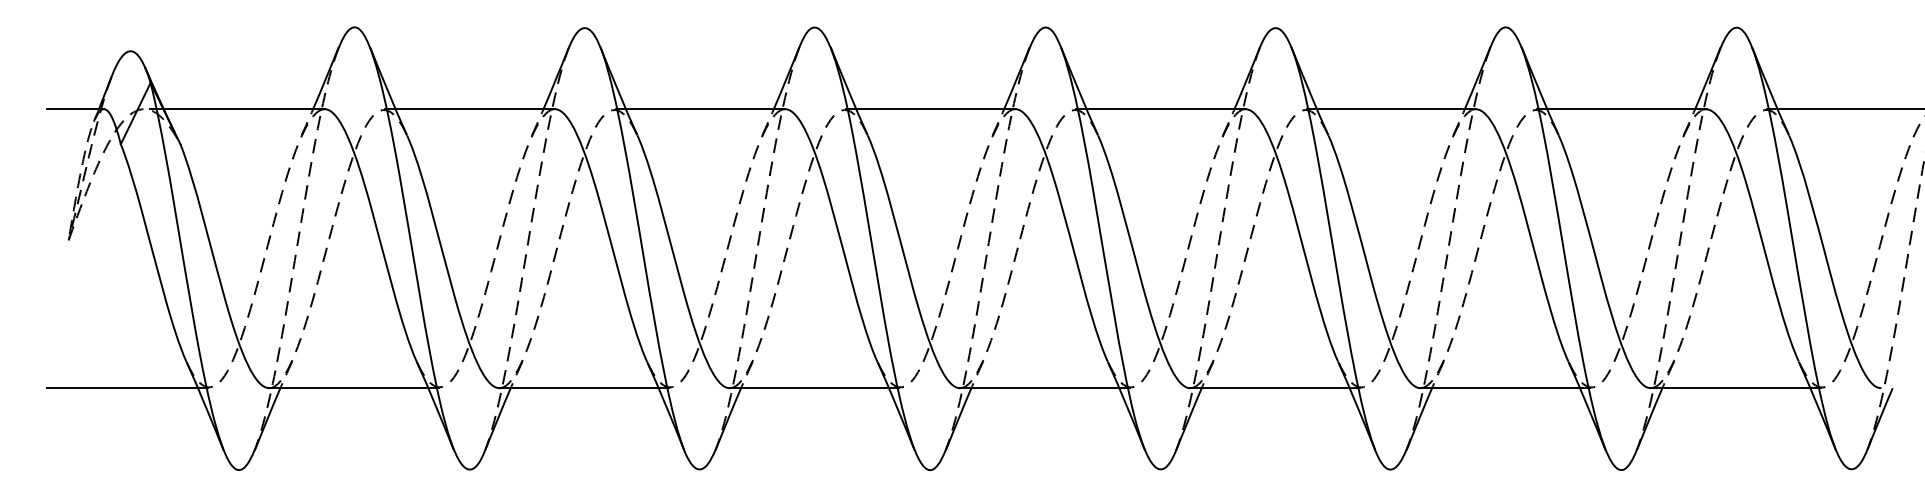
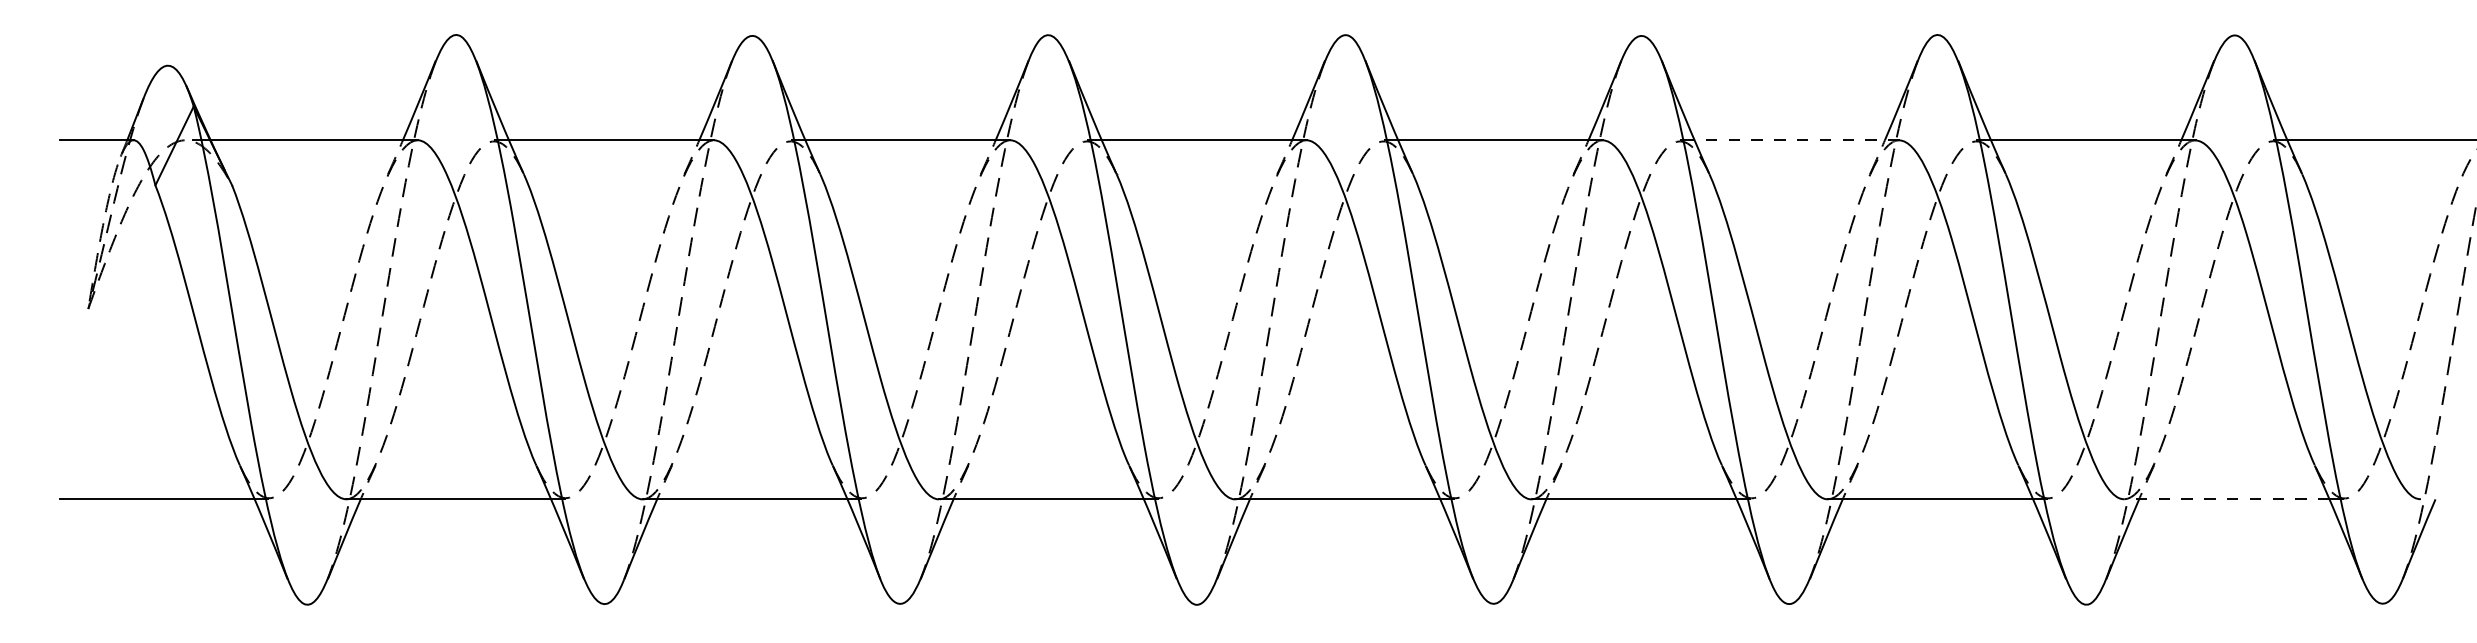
line: (1396, 109) -> (1797, 140), solid -> dashed
line: (1730, 388) -> (2226, 499), solid -> dashed

